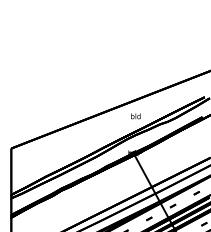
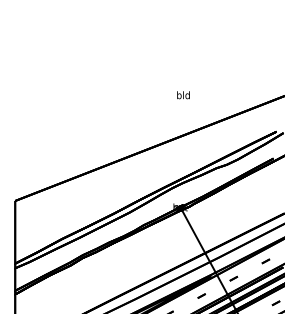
text: (135, 116) -> (183, 95), moved

